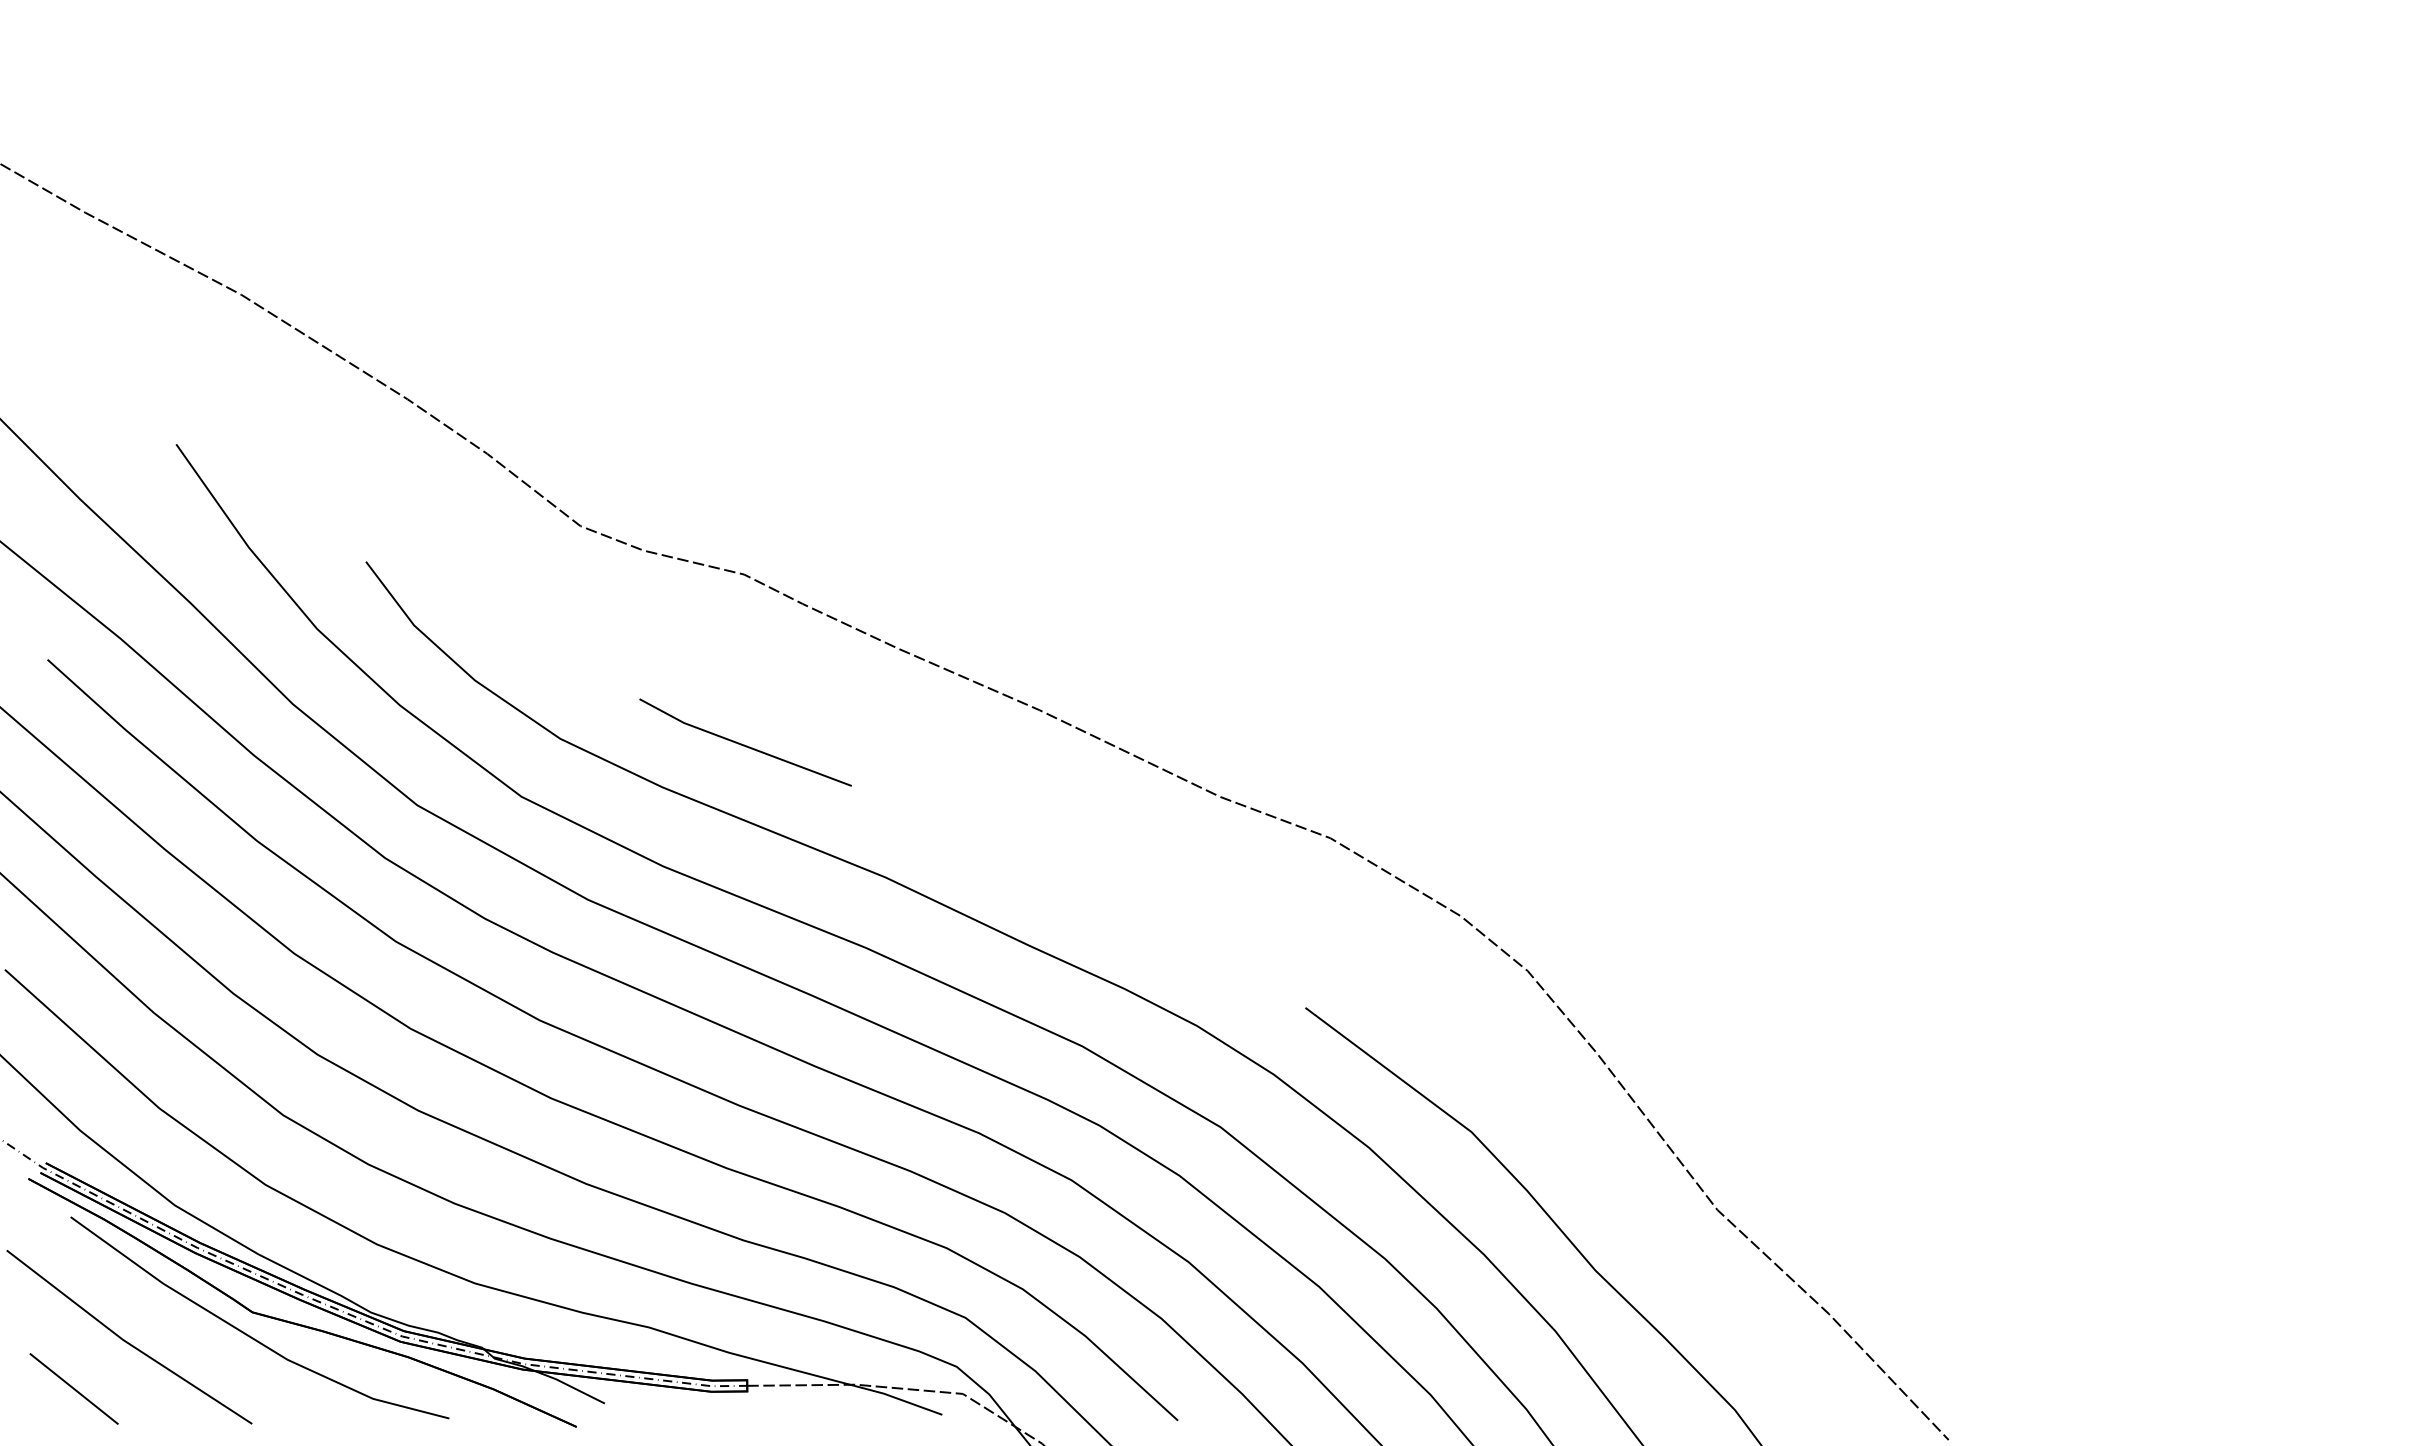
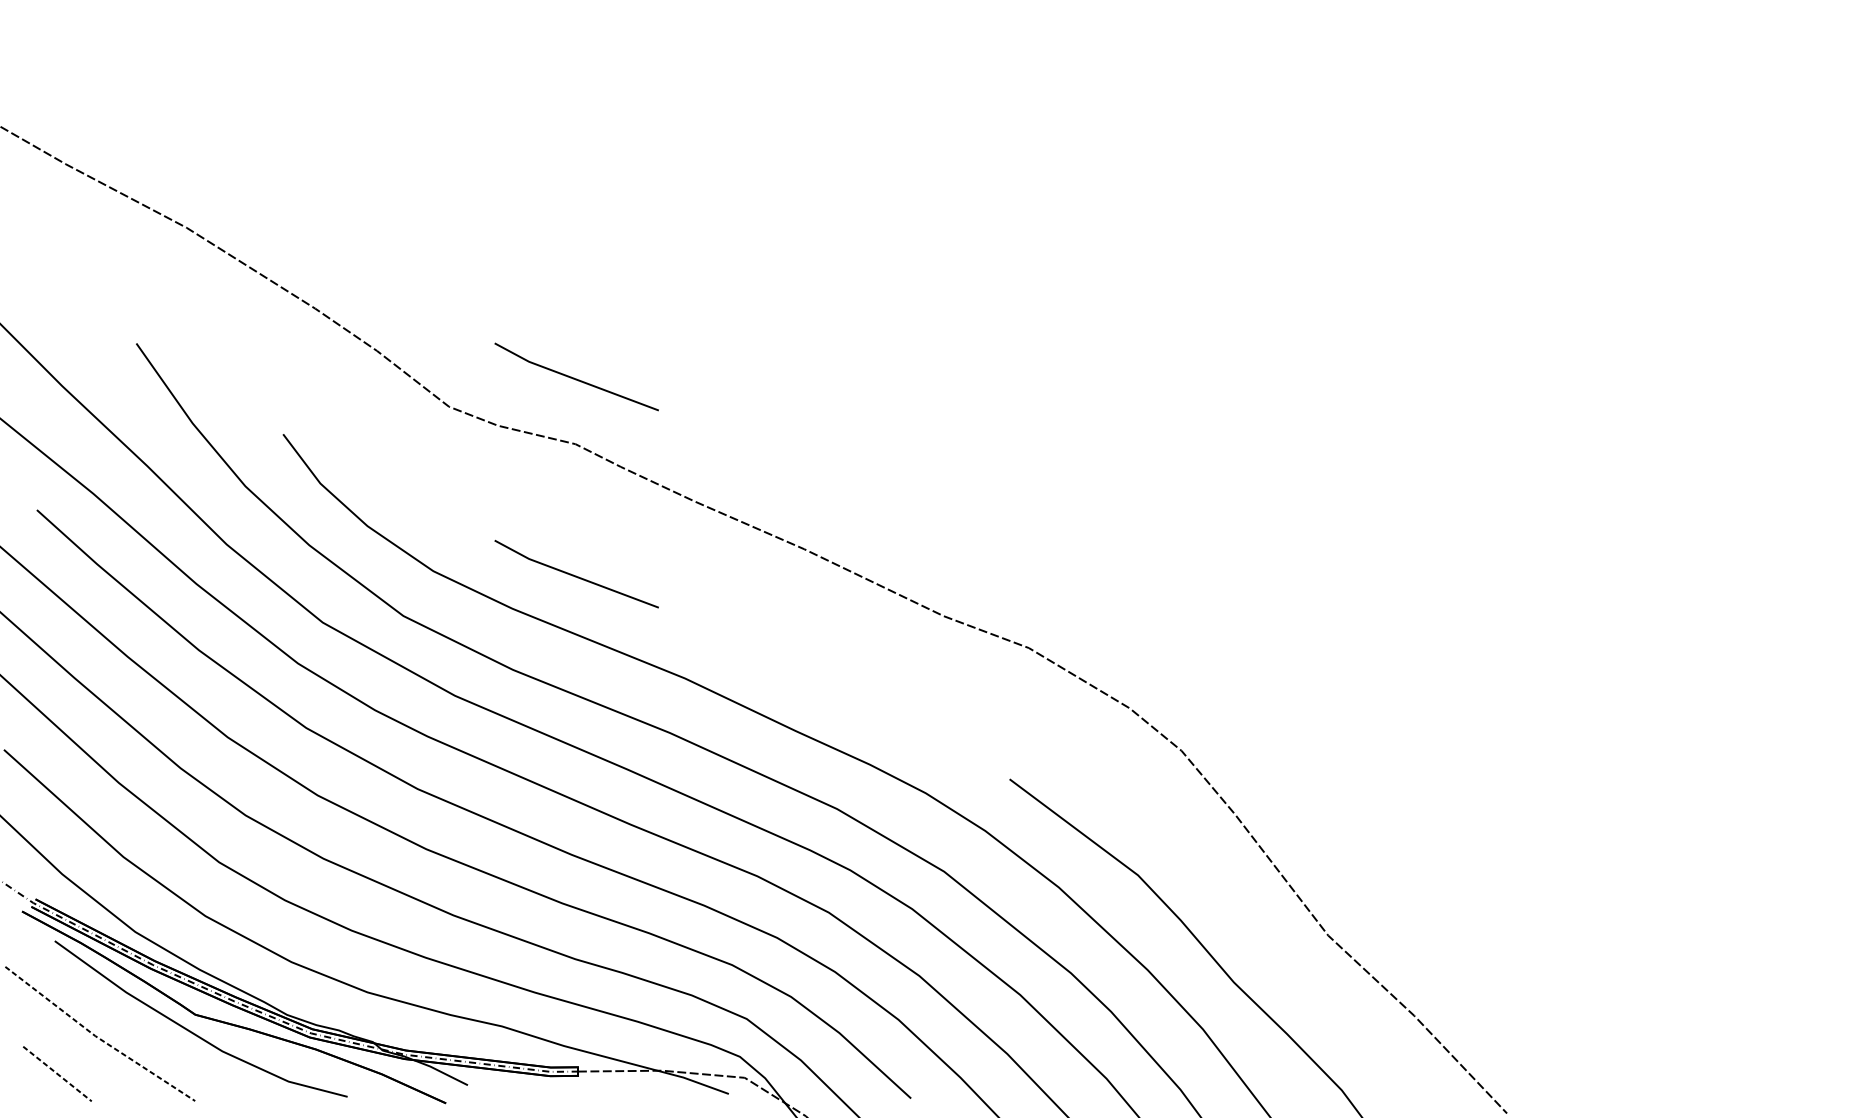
line: (744, 489) -> (575, 378), added
line: (126, 1342) -> (97, 1038), solid -> dashed
line: (74, 1389) -> (57, 1074), solid -> dashed

